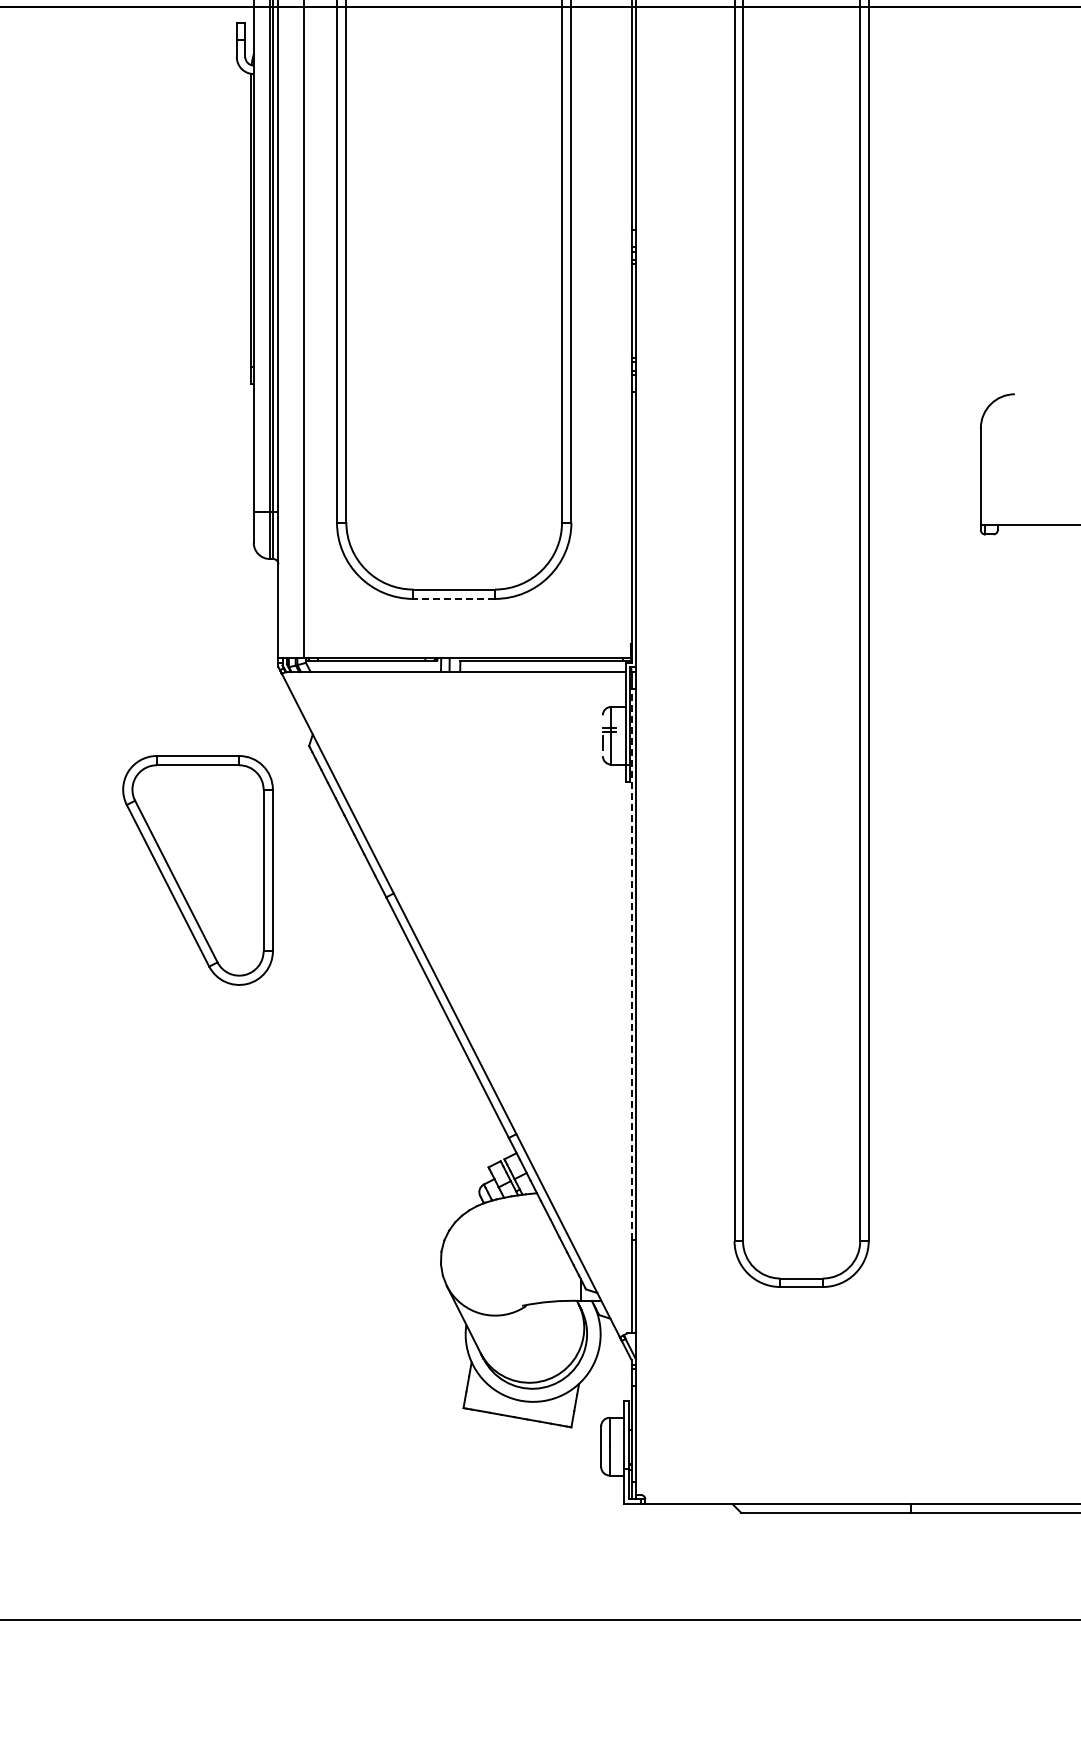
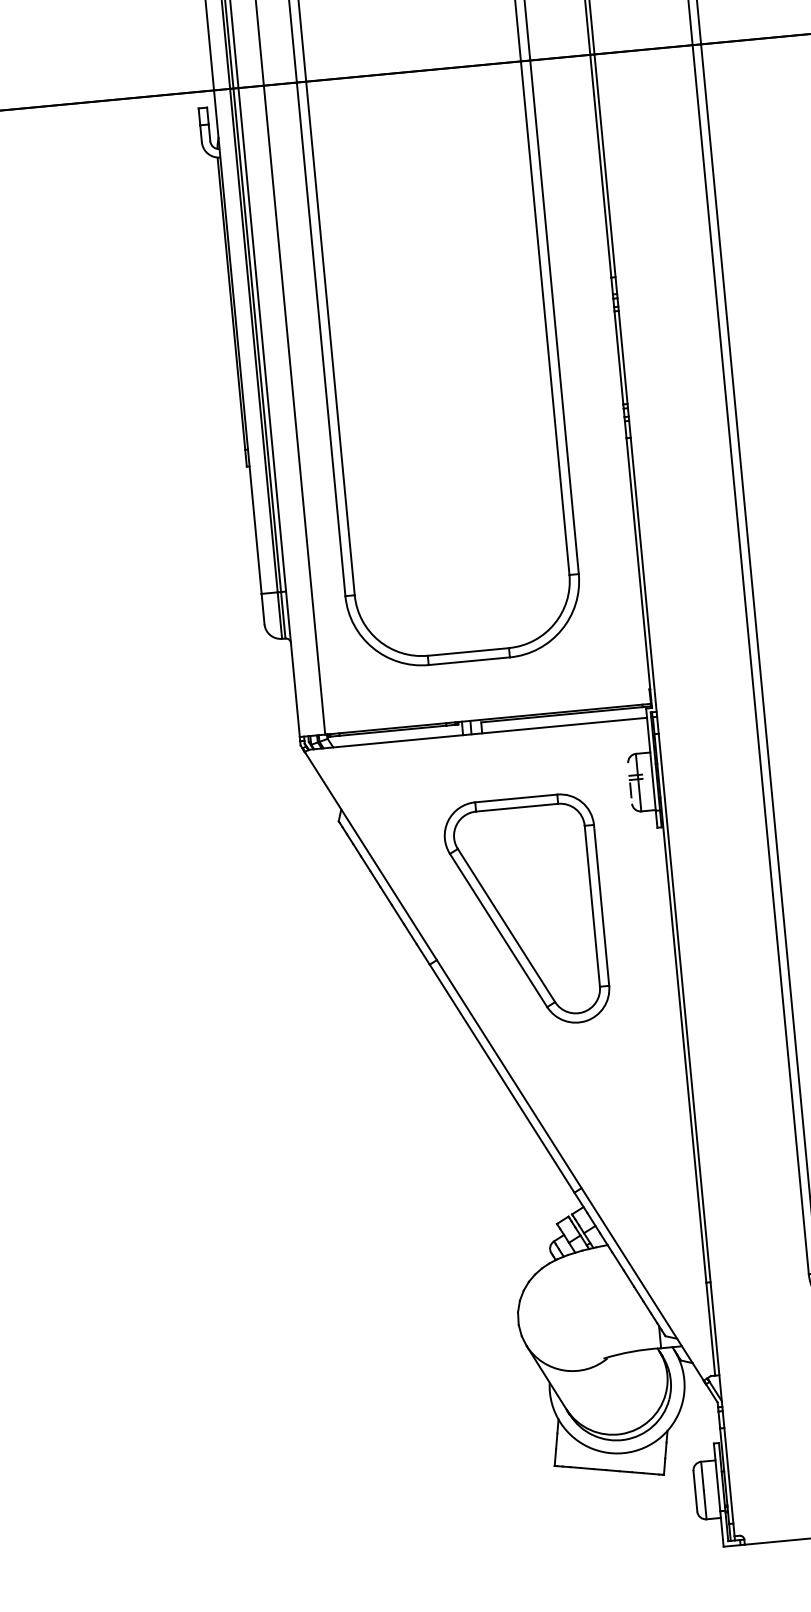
line: (454, 598) -> (469, 660), dashed -> solid
part: (197, 870) -> (526, 912), moved
line: (631, 963) -> (680, 1007), dashed -> solid

